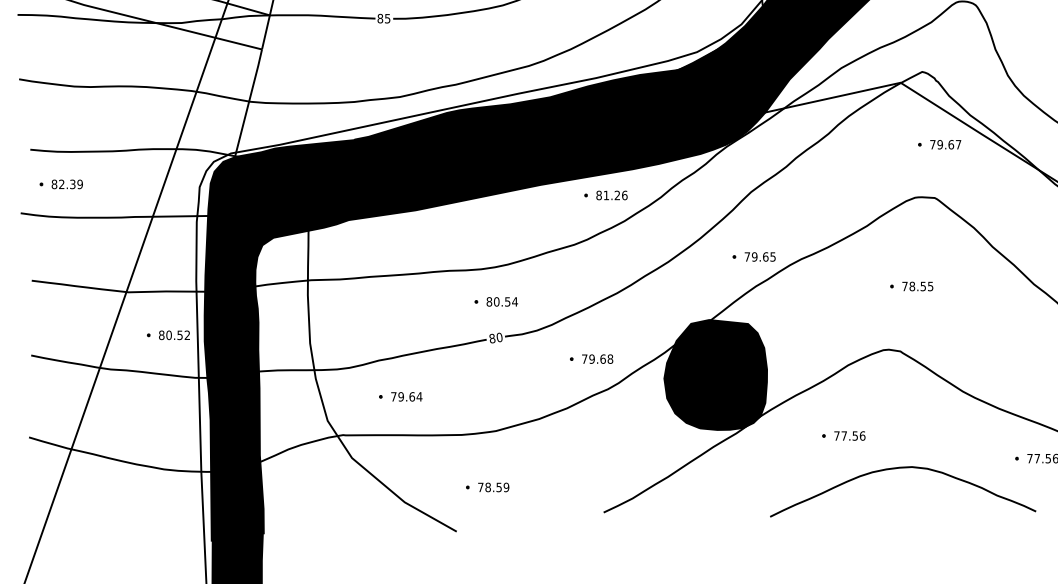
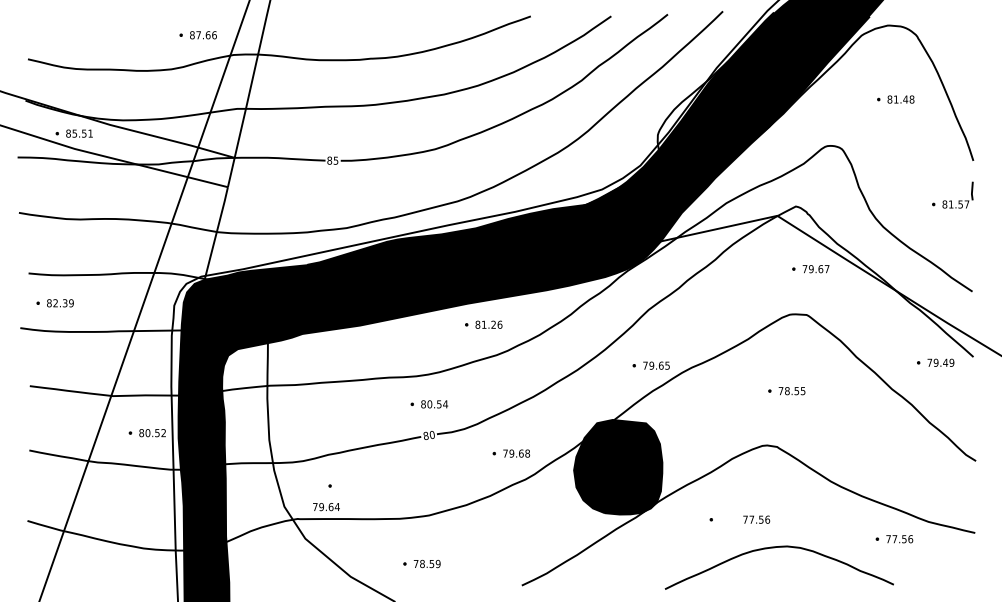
part: (605, 195) -> (483, 324), moved
text: (406, 397) -> (326, 507), moved
text: (849, 435) -> (756, 519), moved

